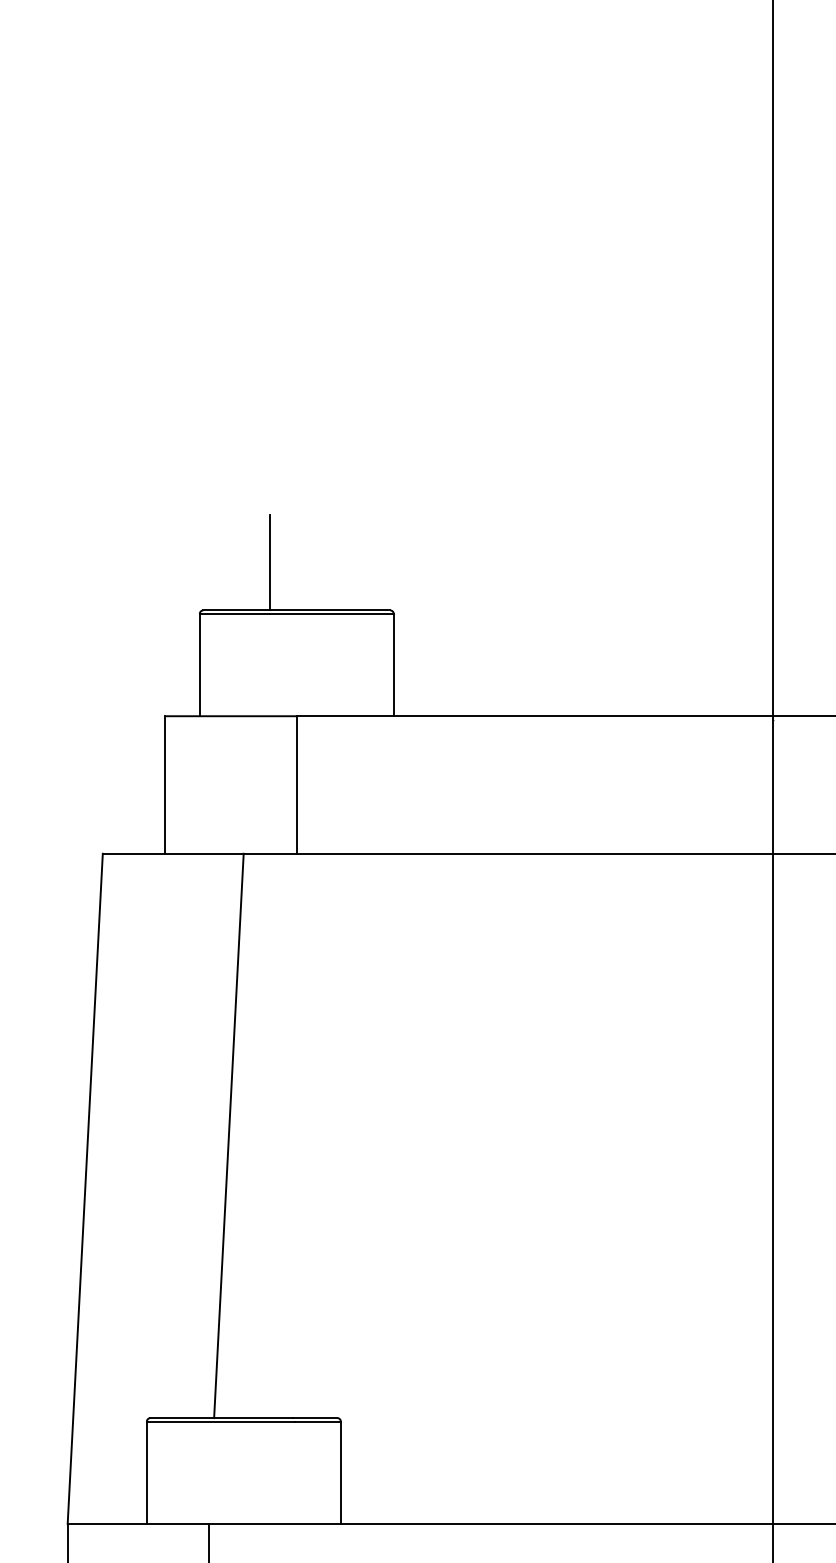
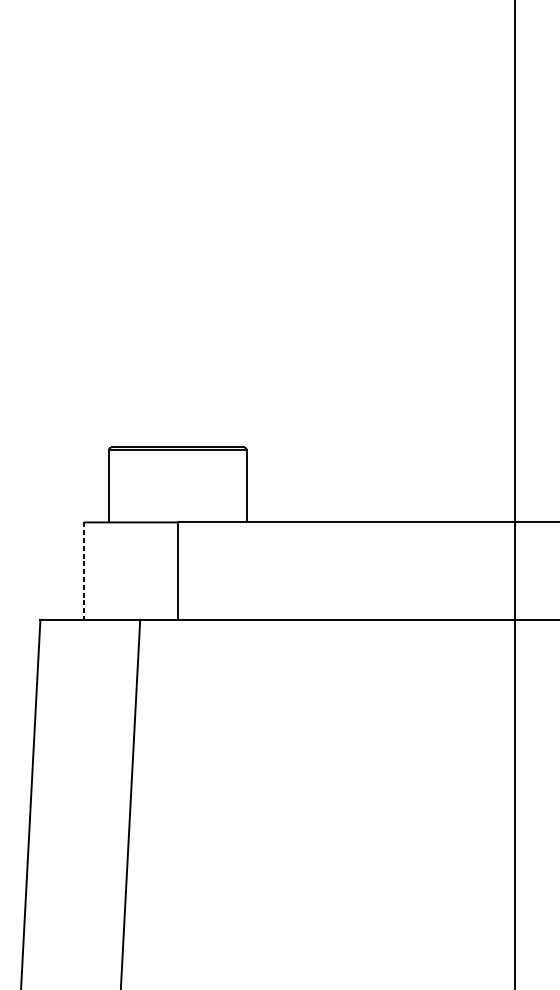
line: (270, 562) -> (159, 413), removed
line: (164, 785) -> (84, 571), solid -> dashed

